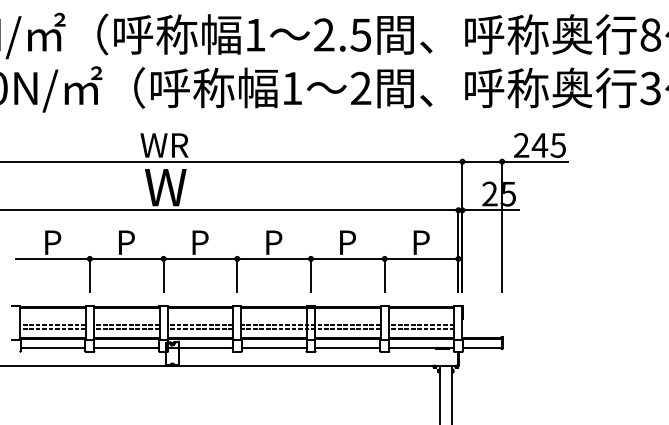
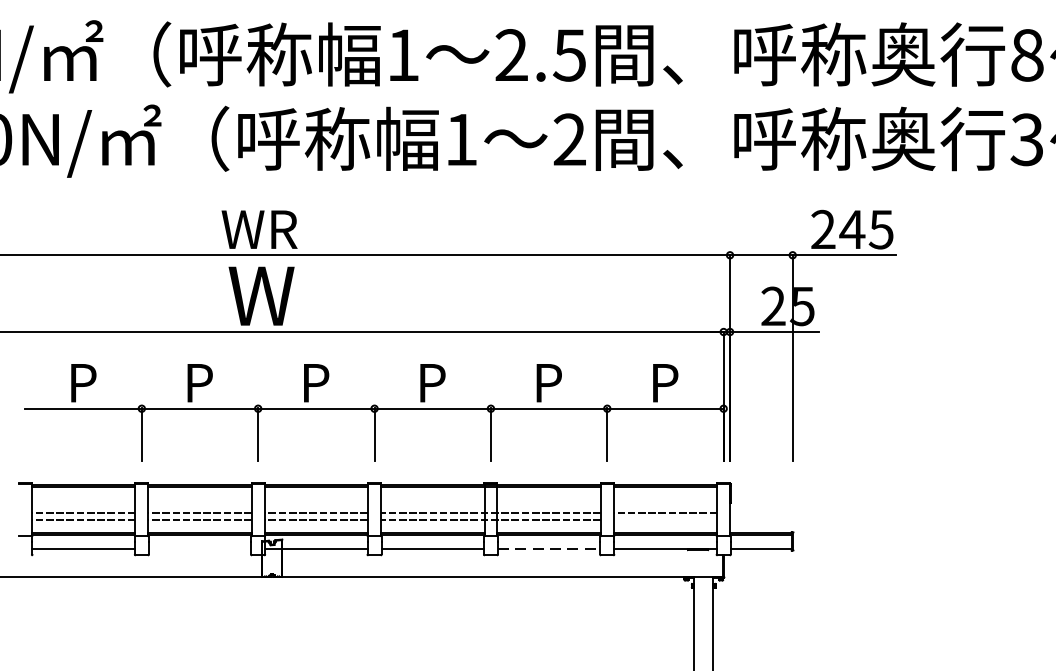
line: (421, 329) -> (665, 520), removed
line: (126, 348) -> (199, 550), removed
line: (348, 348) -> (550, 550), solid -> dashed

